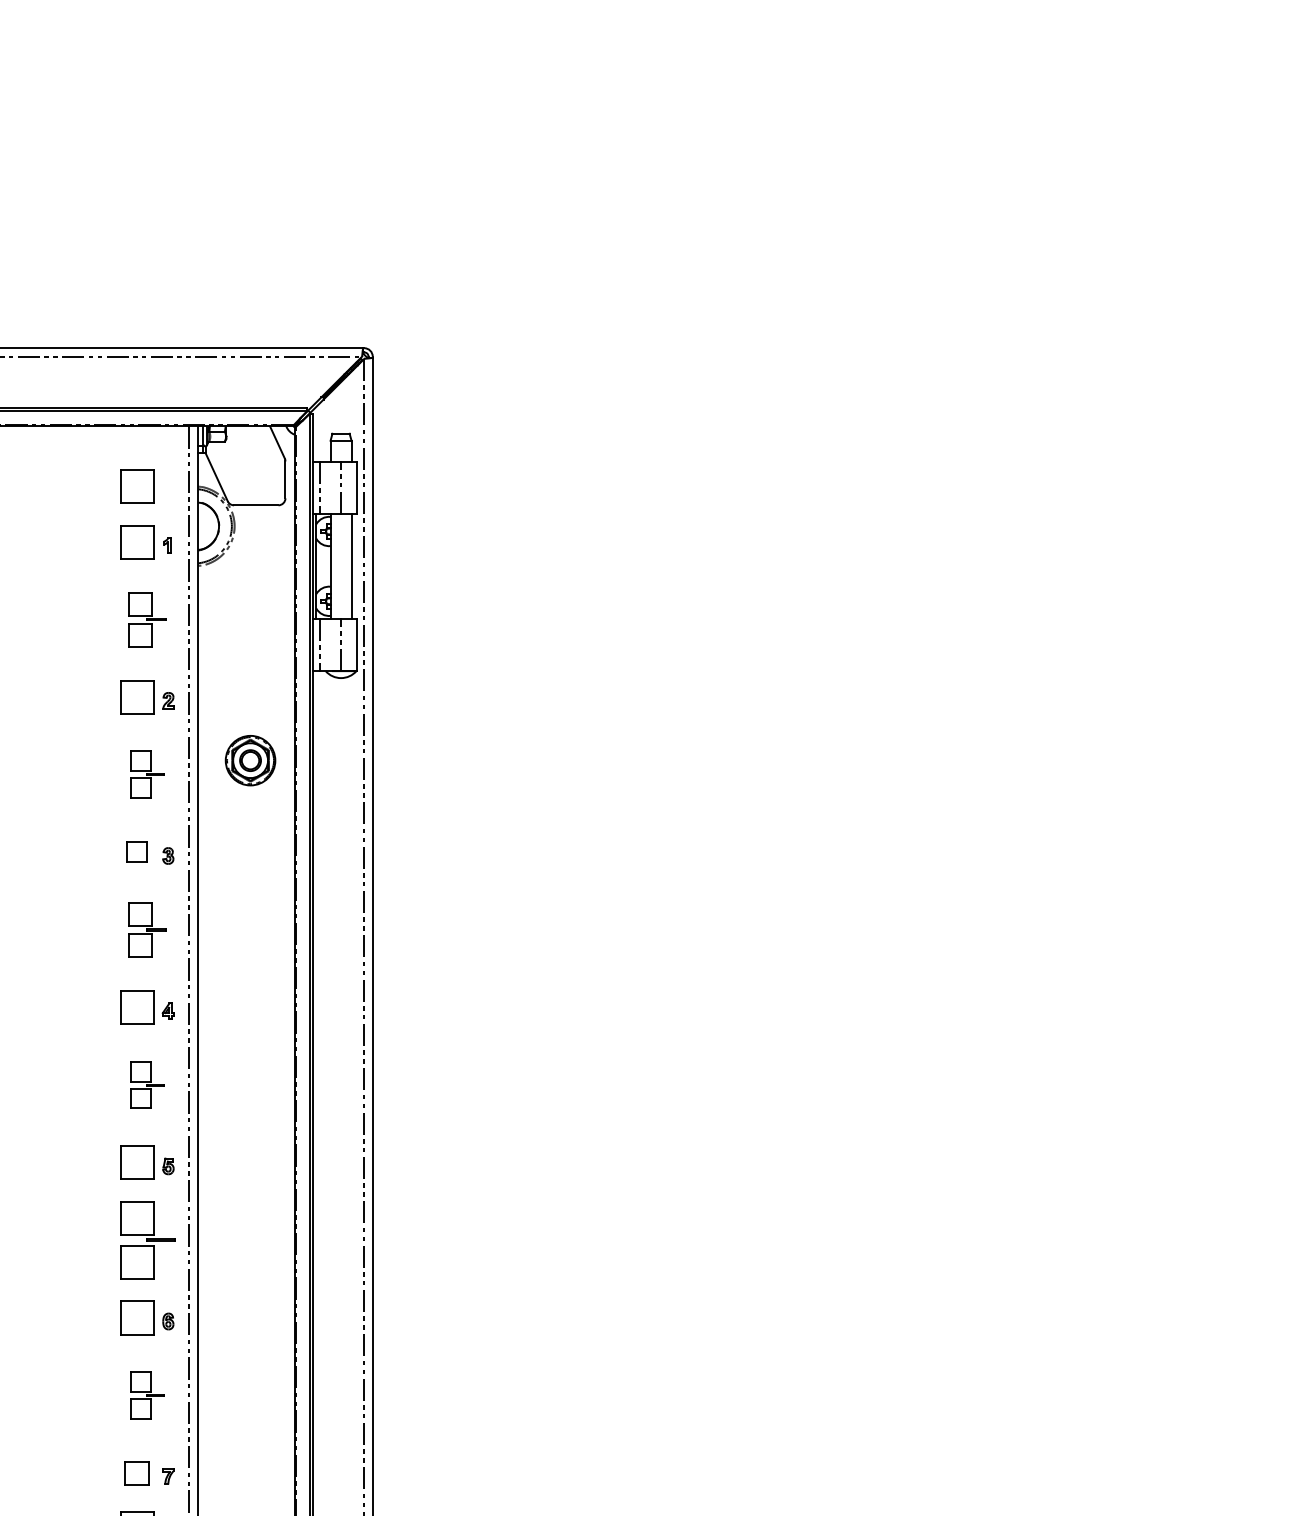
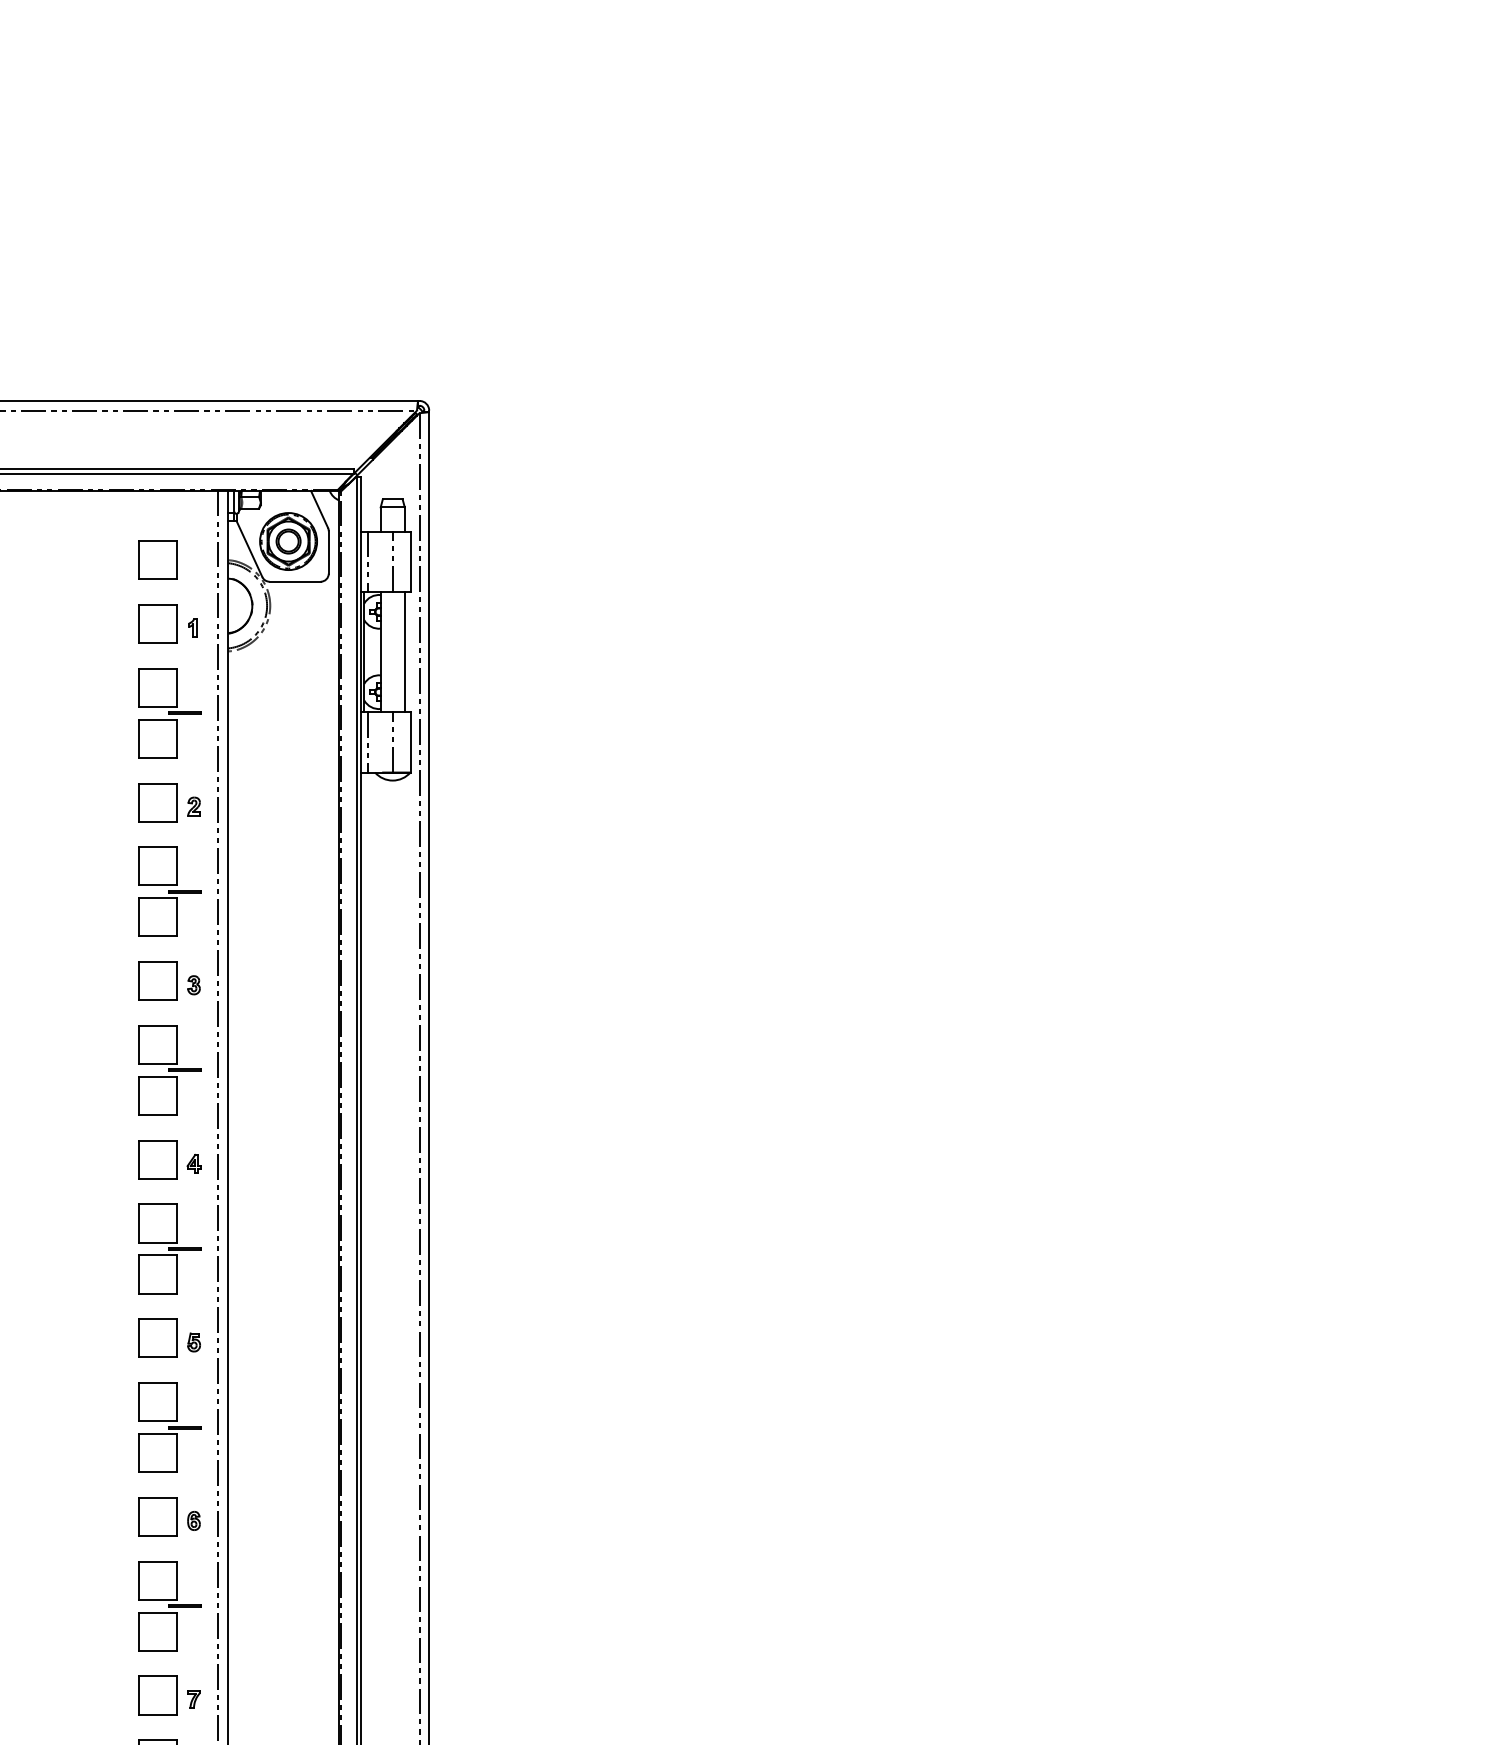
part: (147, 619) -> (169, 713), size x1.43
part: (250, 760) -> (288, 541), moved
part: (147, 774) -> (169, 891), size x1.67
part: (136, 851) -> (157, 980), size x1.67
part: (147, 930) -> (169, 1070), size x1.43
part: (147, 1084) -> (169, 1248), size x1.67
part: (147, 1395) -> (169, 1606), size x1.67
part: (136, 1473) -> (157, 1695), size x1.43

